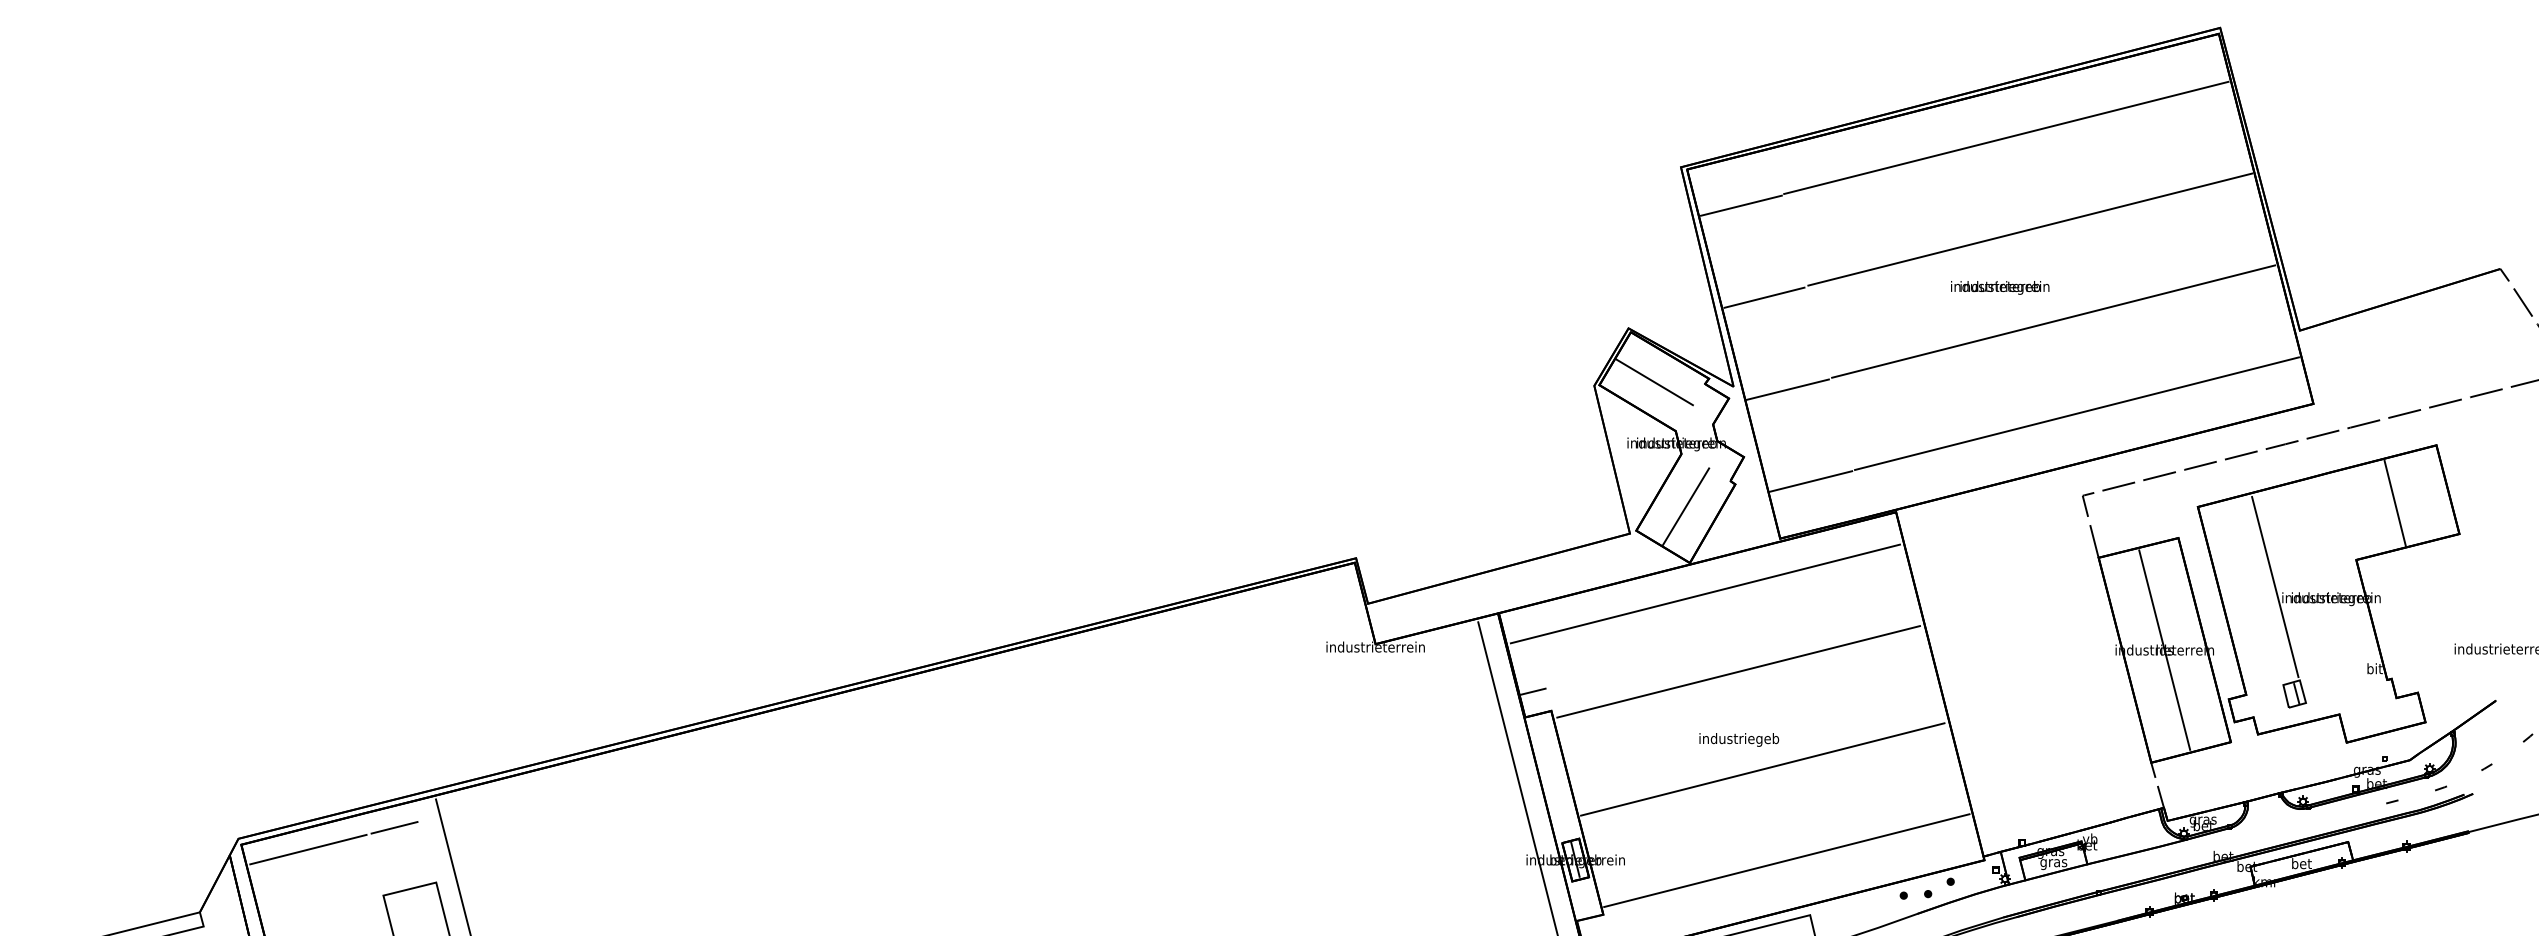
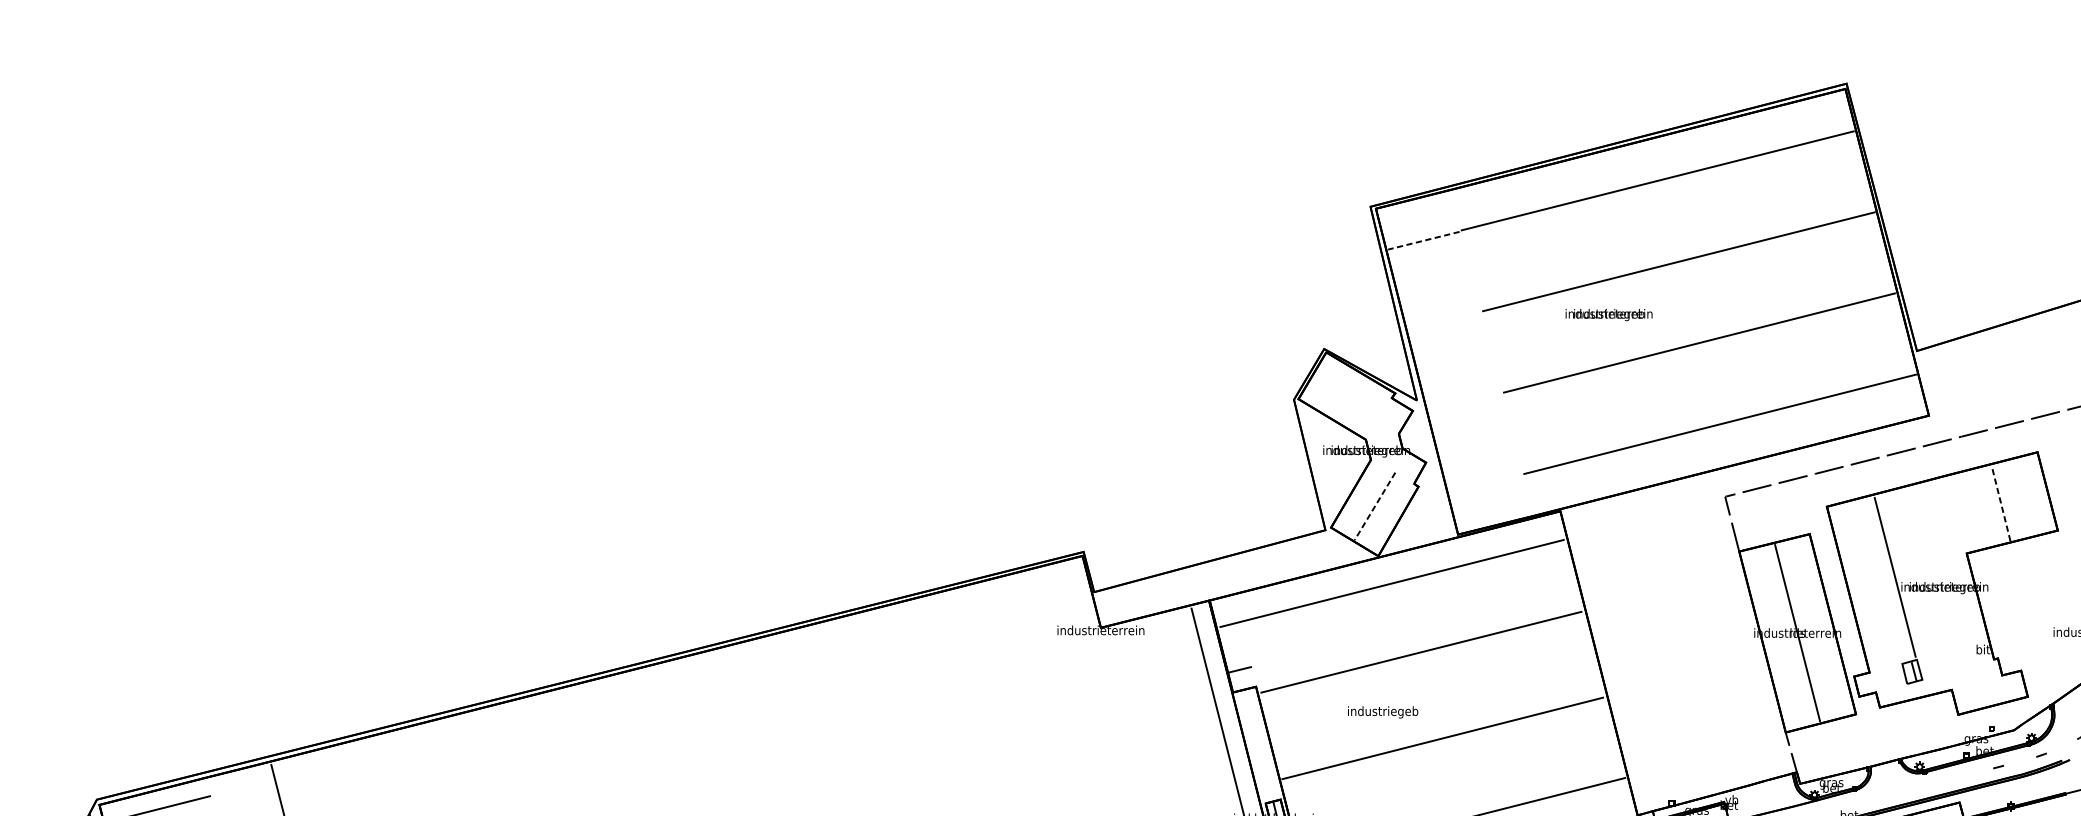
line: (1741, 205) -> (1423, 240), solid -> dashed
text: (2000, 287) -> (1609, 314), moved
line: (1764, 297) -> (1444, 321), removed
line: (1654, 382) -> (1347, 396), removed
line: (1787, 389) -> (1464, 402), removed
line: (1810, 481) -> (1484, 484), removed
line: (2395, 503) -> (2001, 503), solid -> dashed
line: (1686, 506) -> (1375, 506), solid -> dashed
text: (1739, 739) -> (1383, 711), moved
line: (394, 827) -> (234, 789), removed

